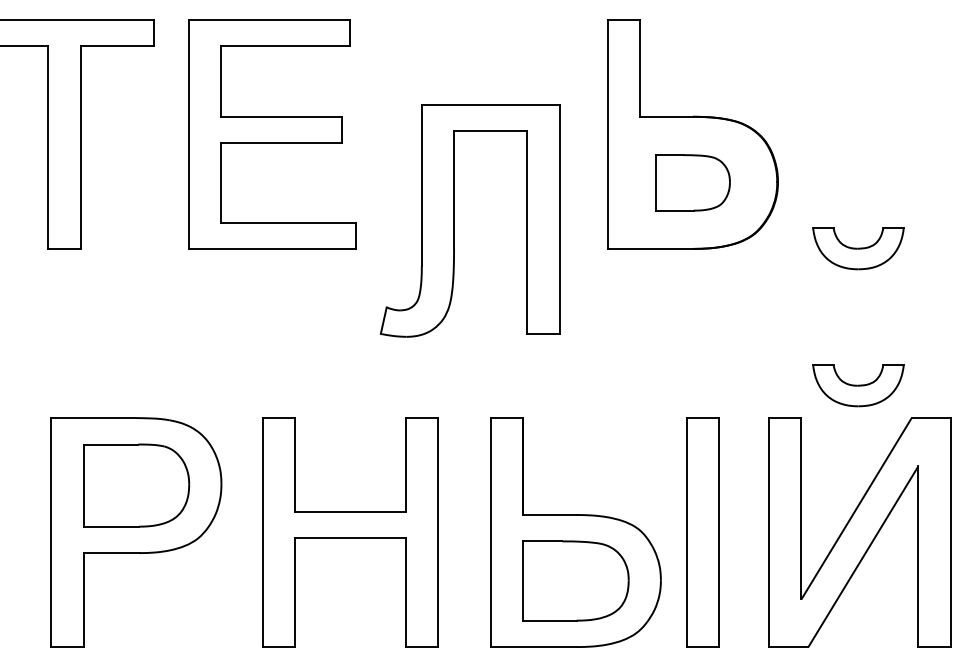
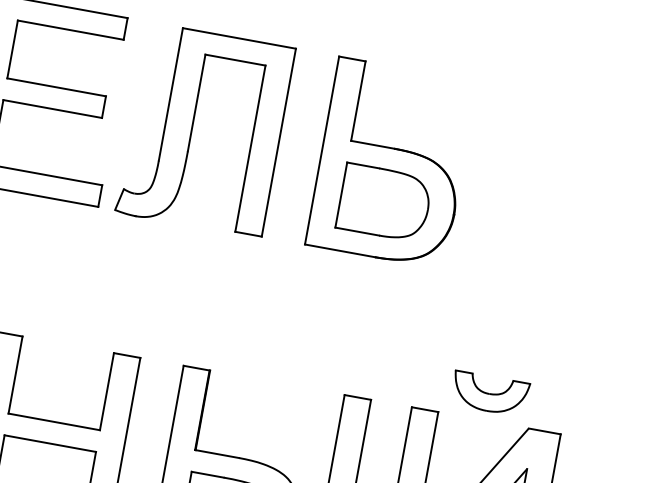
part: (692, 182) -> (384, 202), size x1.43
part: (454, 220) -> (192, 127), moved
part: (858, 248) -> (510, 281), removed

